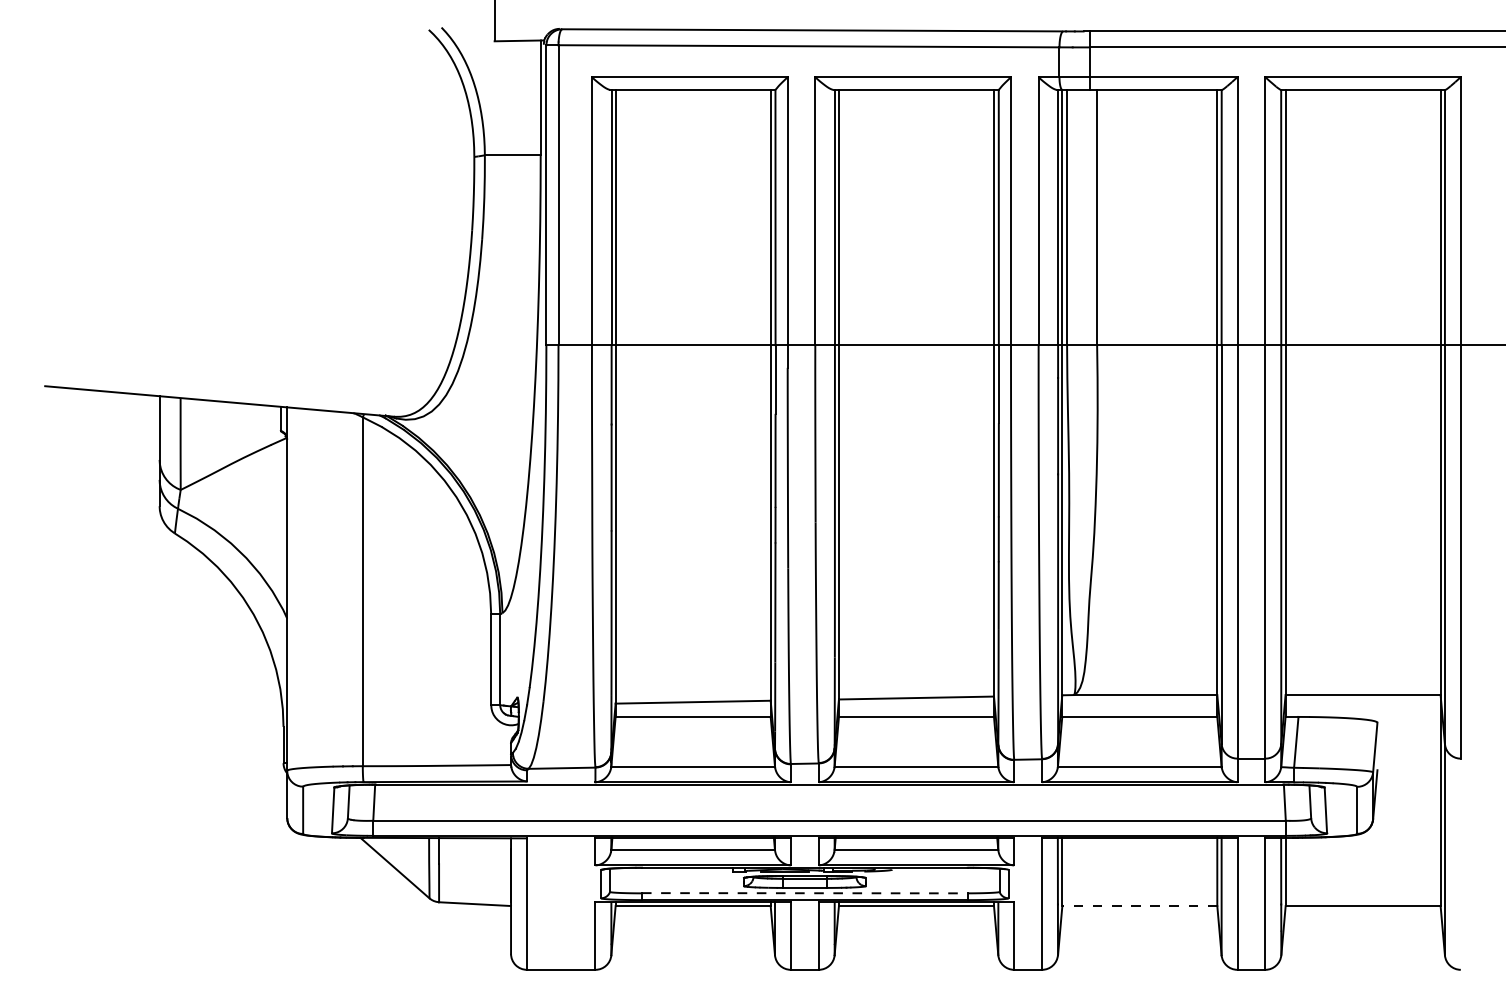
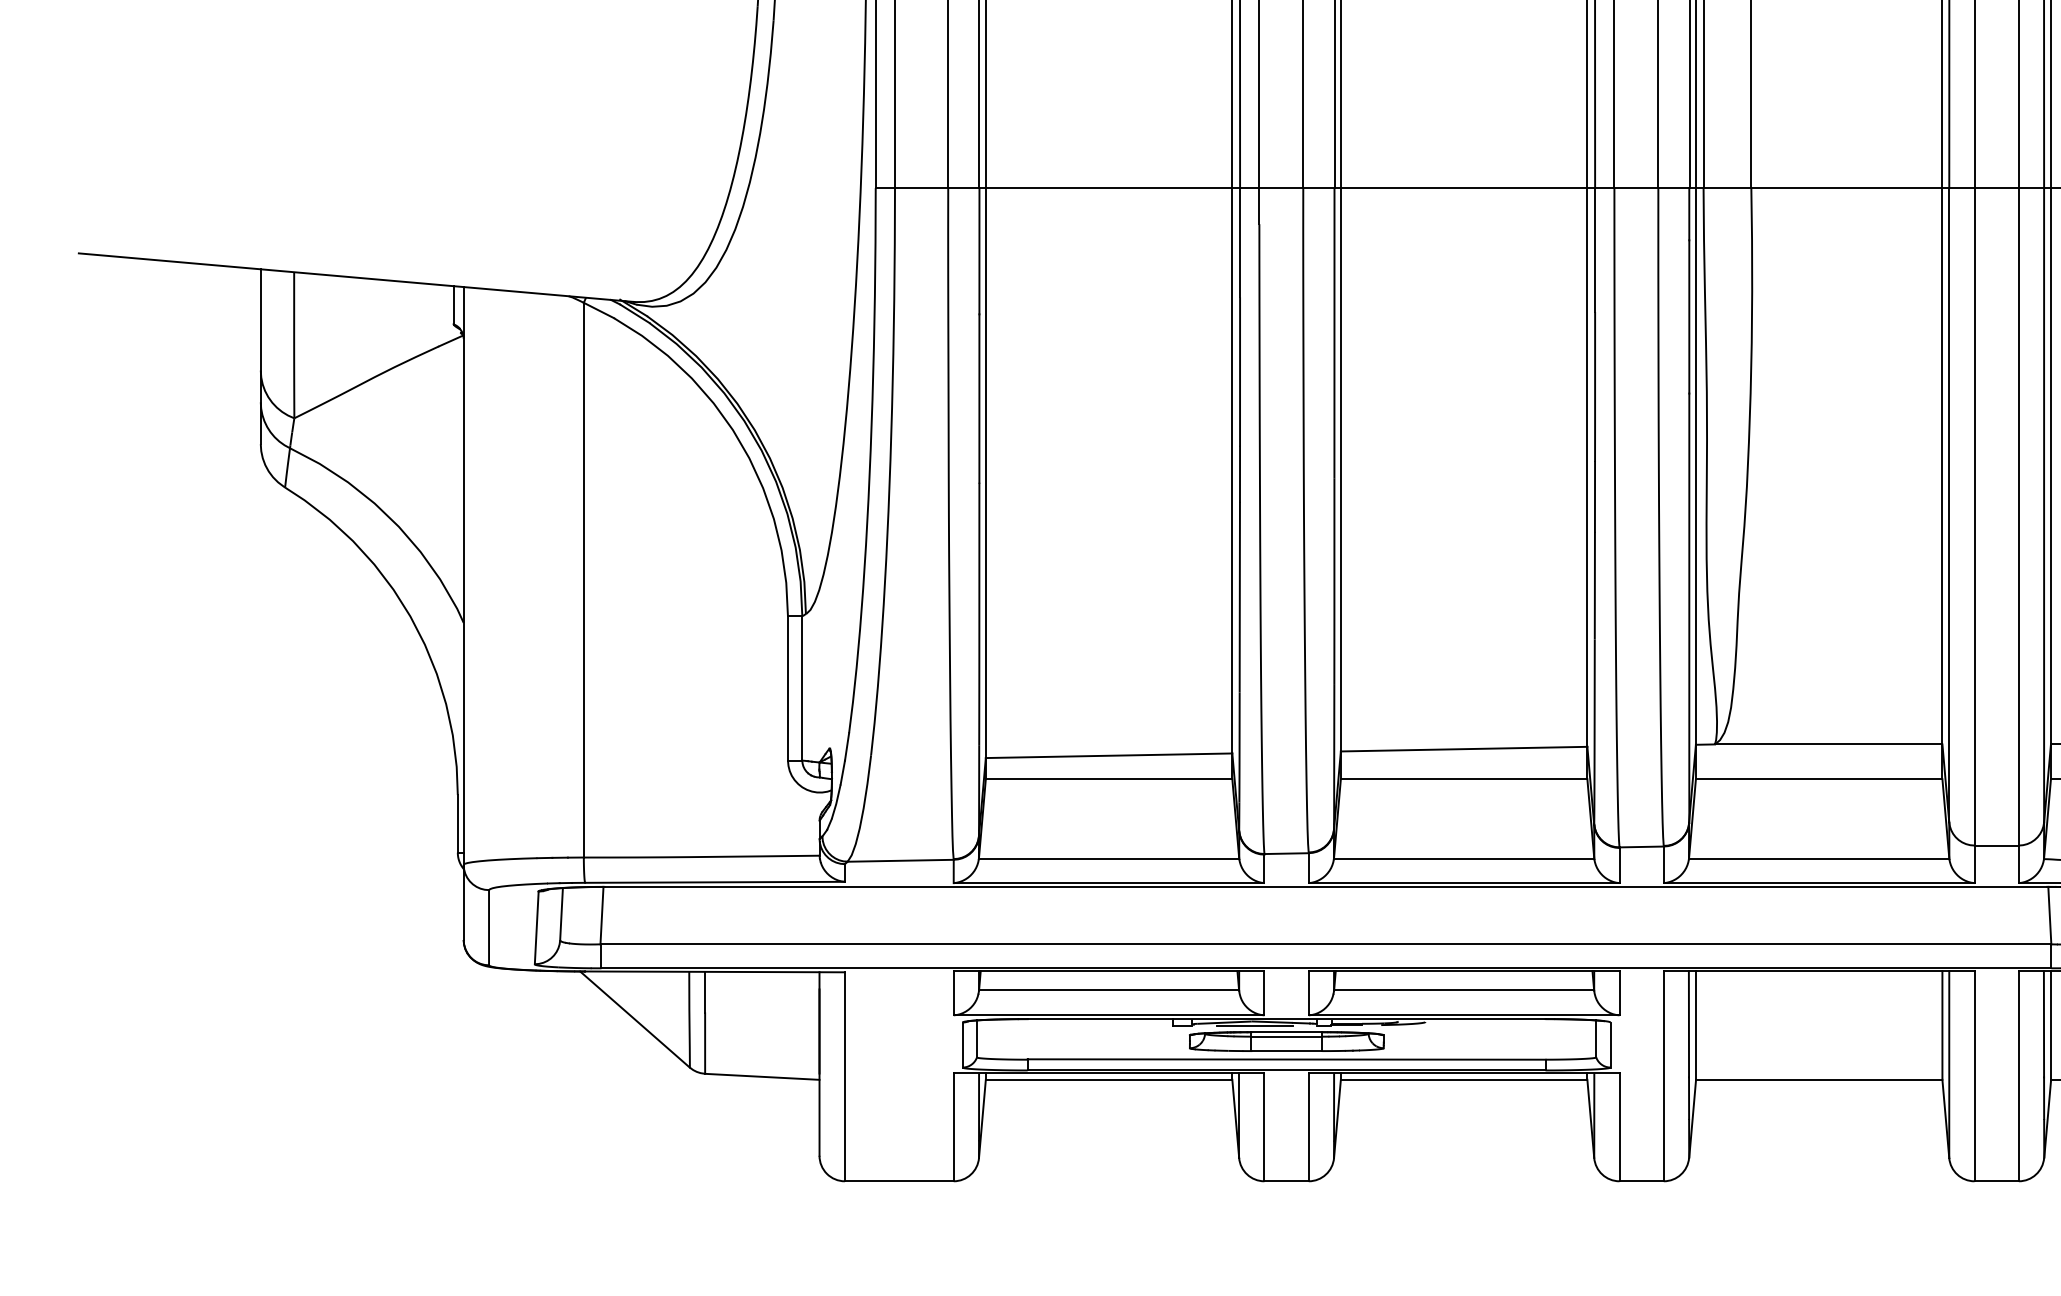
line: (804, 893) -> (1286, 1059), dashed -> solid
line: (1139, 906) -> (1818, 1080), dashed -> solid

